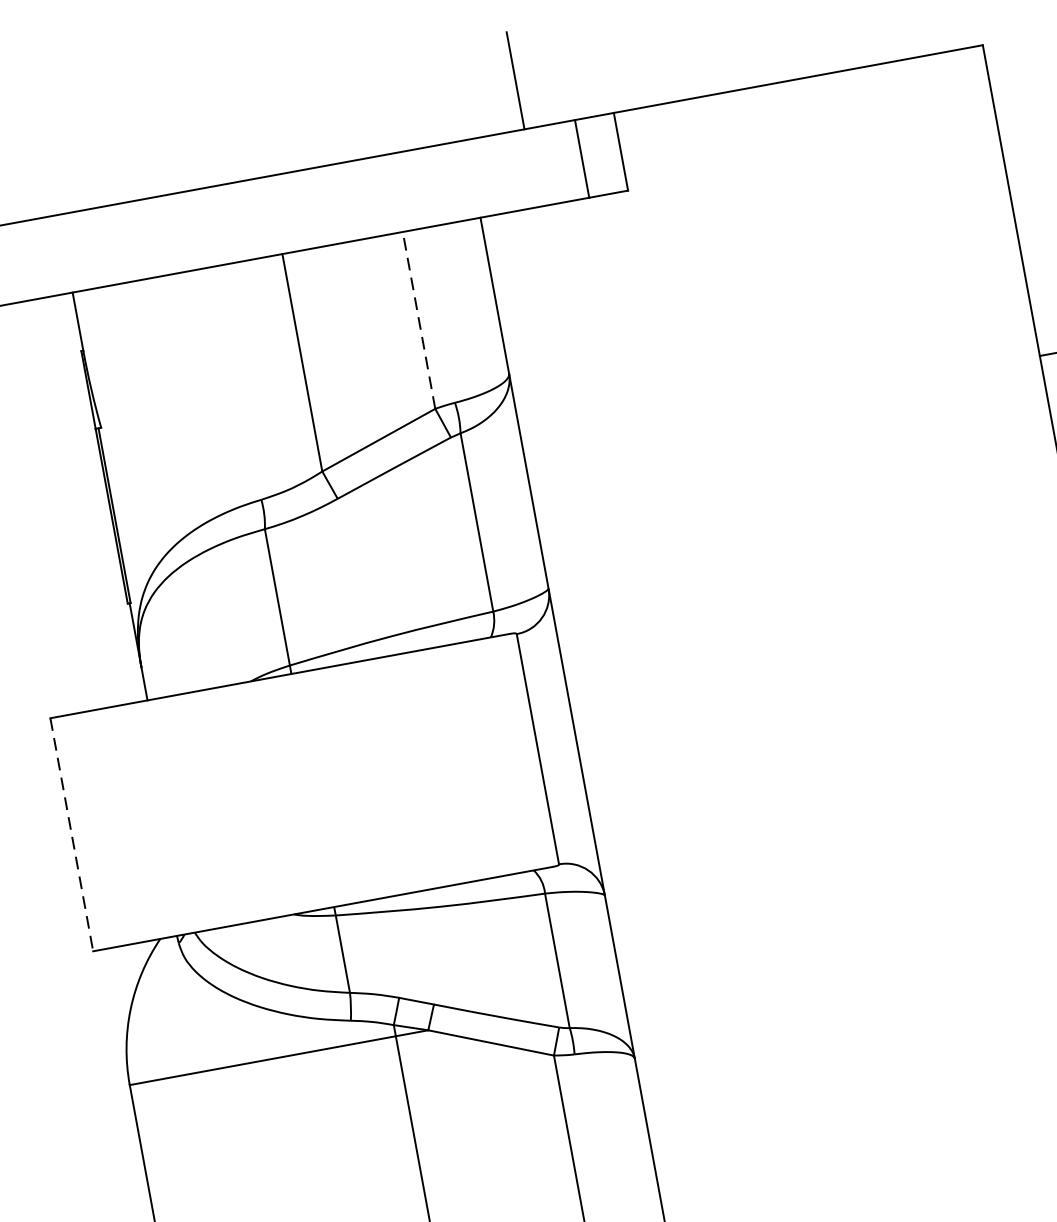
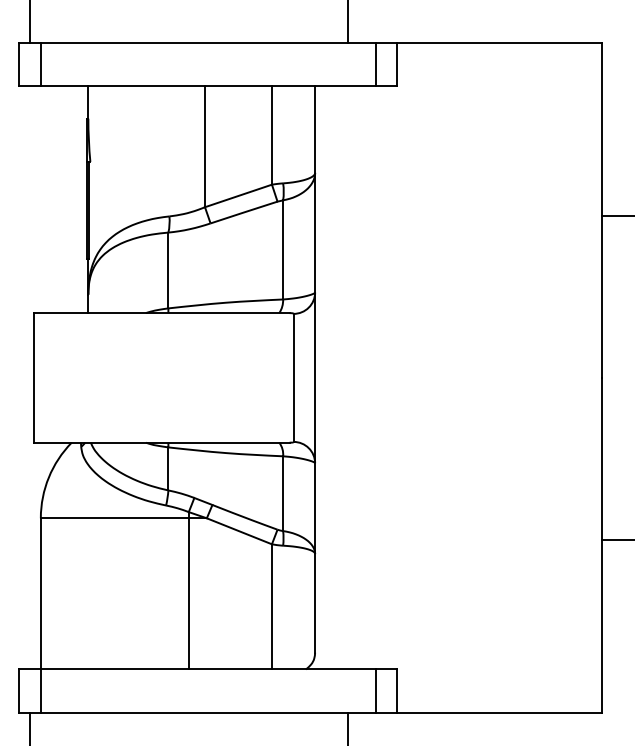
line: (418, 320) -> (271, 135), dashed -> solid
line: (71, 833) -> (34, 377), dashed -> solid

